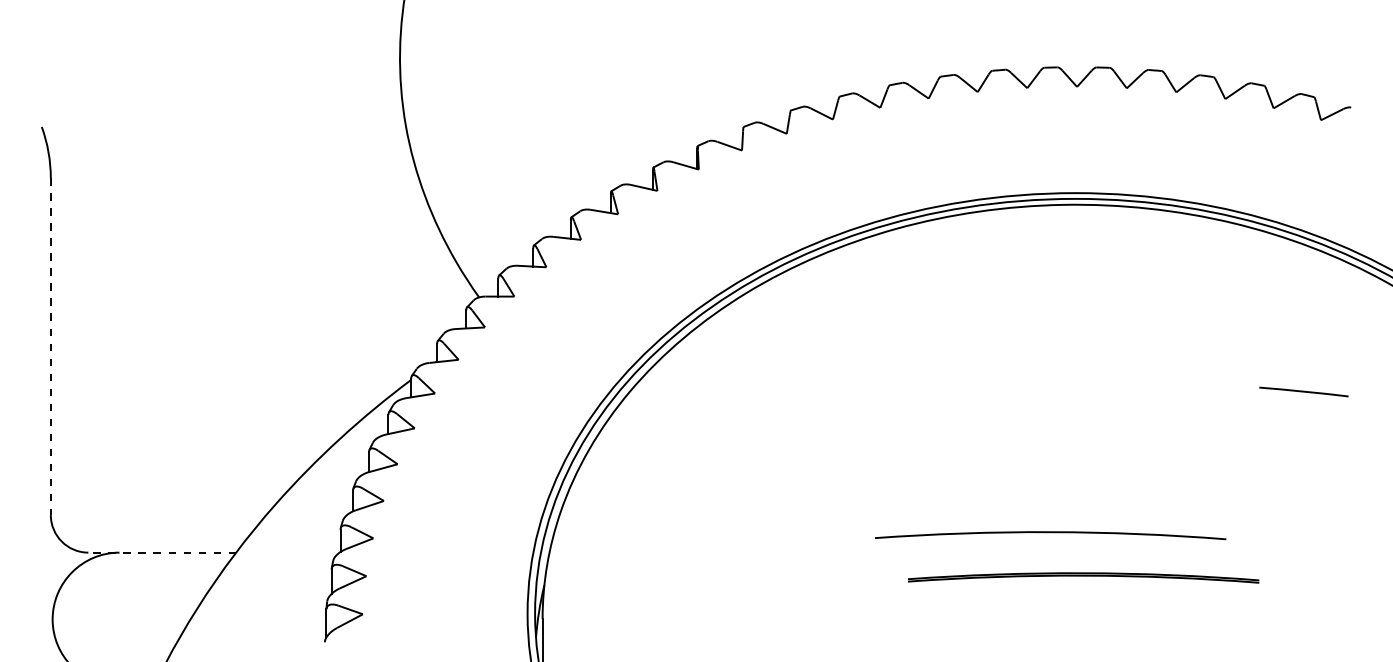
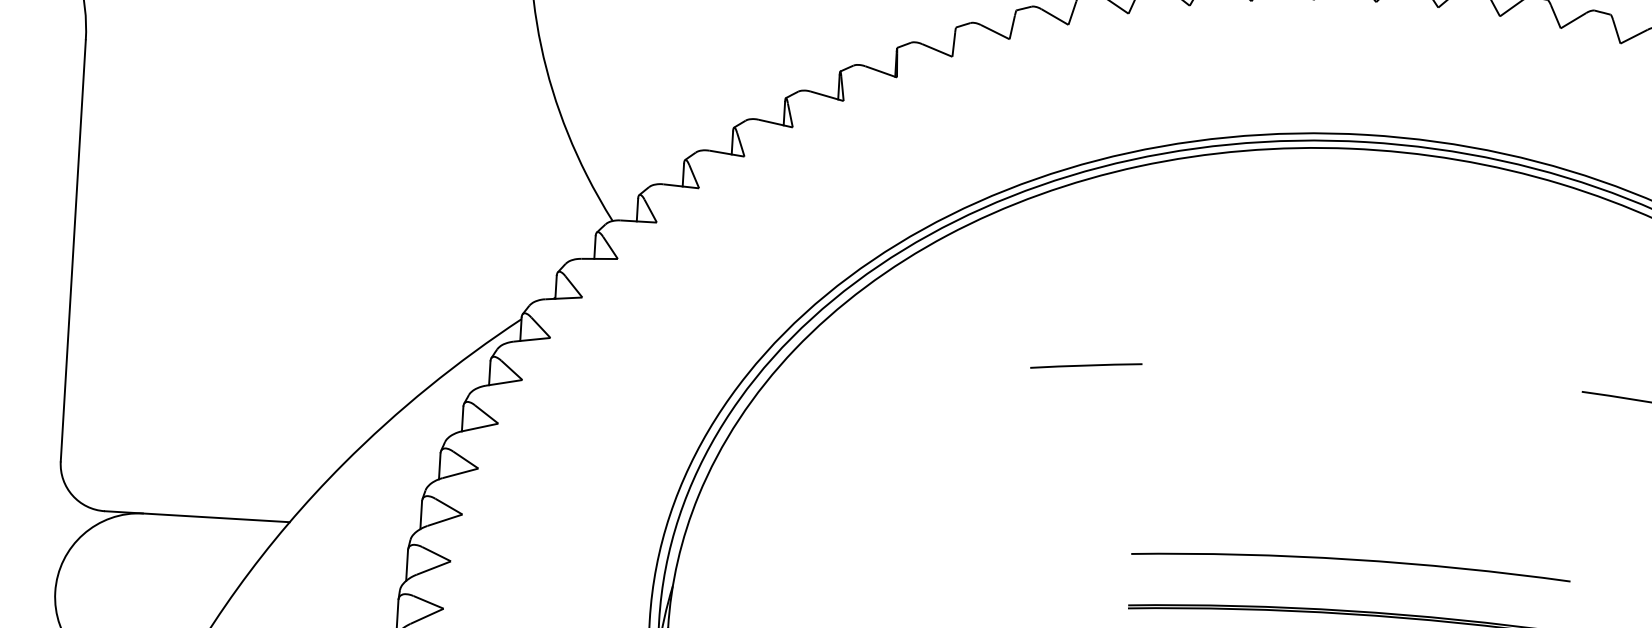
line: (50, 347) -> (72, 251), dashed -> solid
line: (862, 390) -> (1085, 365), added
curve: (1050, 533) -> (1351, 561), moved
line: (162, 552) -> (197, 516), dashed -> solid

